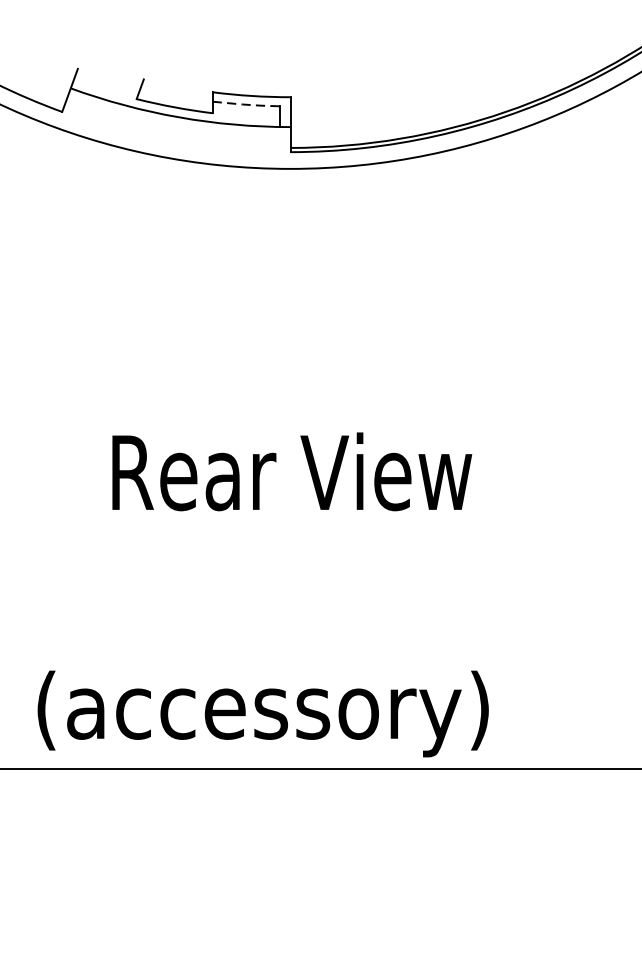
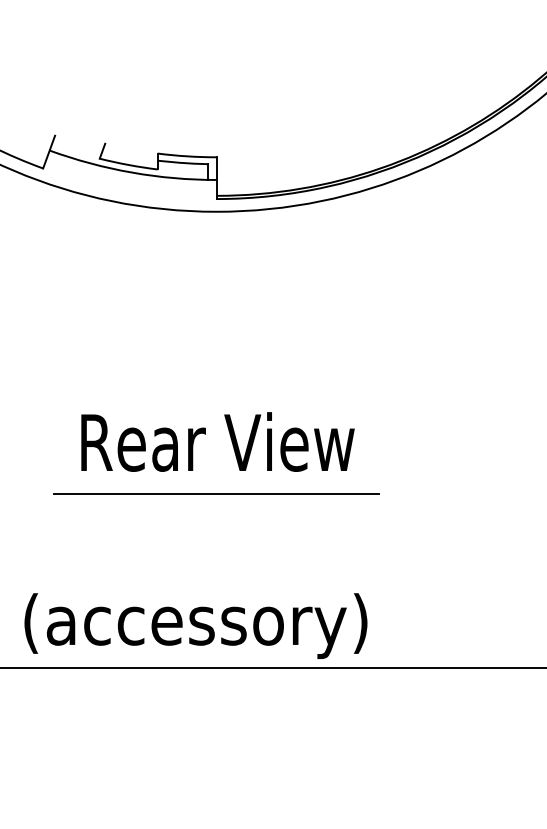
line: (245, 105) -> (182, 163), dashed -> solid
line: (290, 539) -> (216, 493), added

